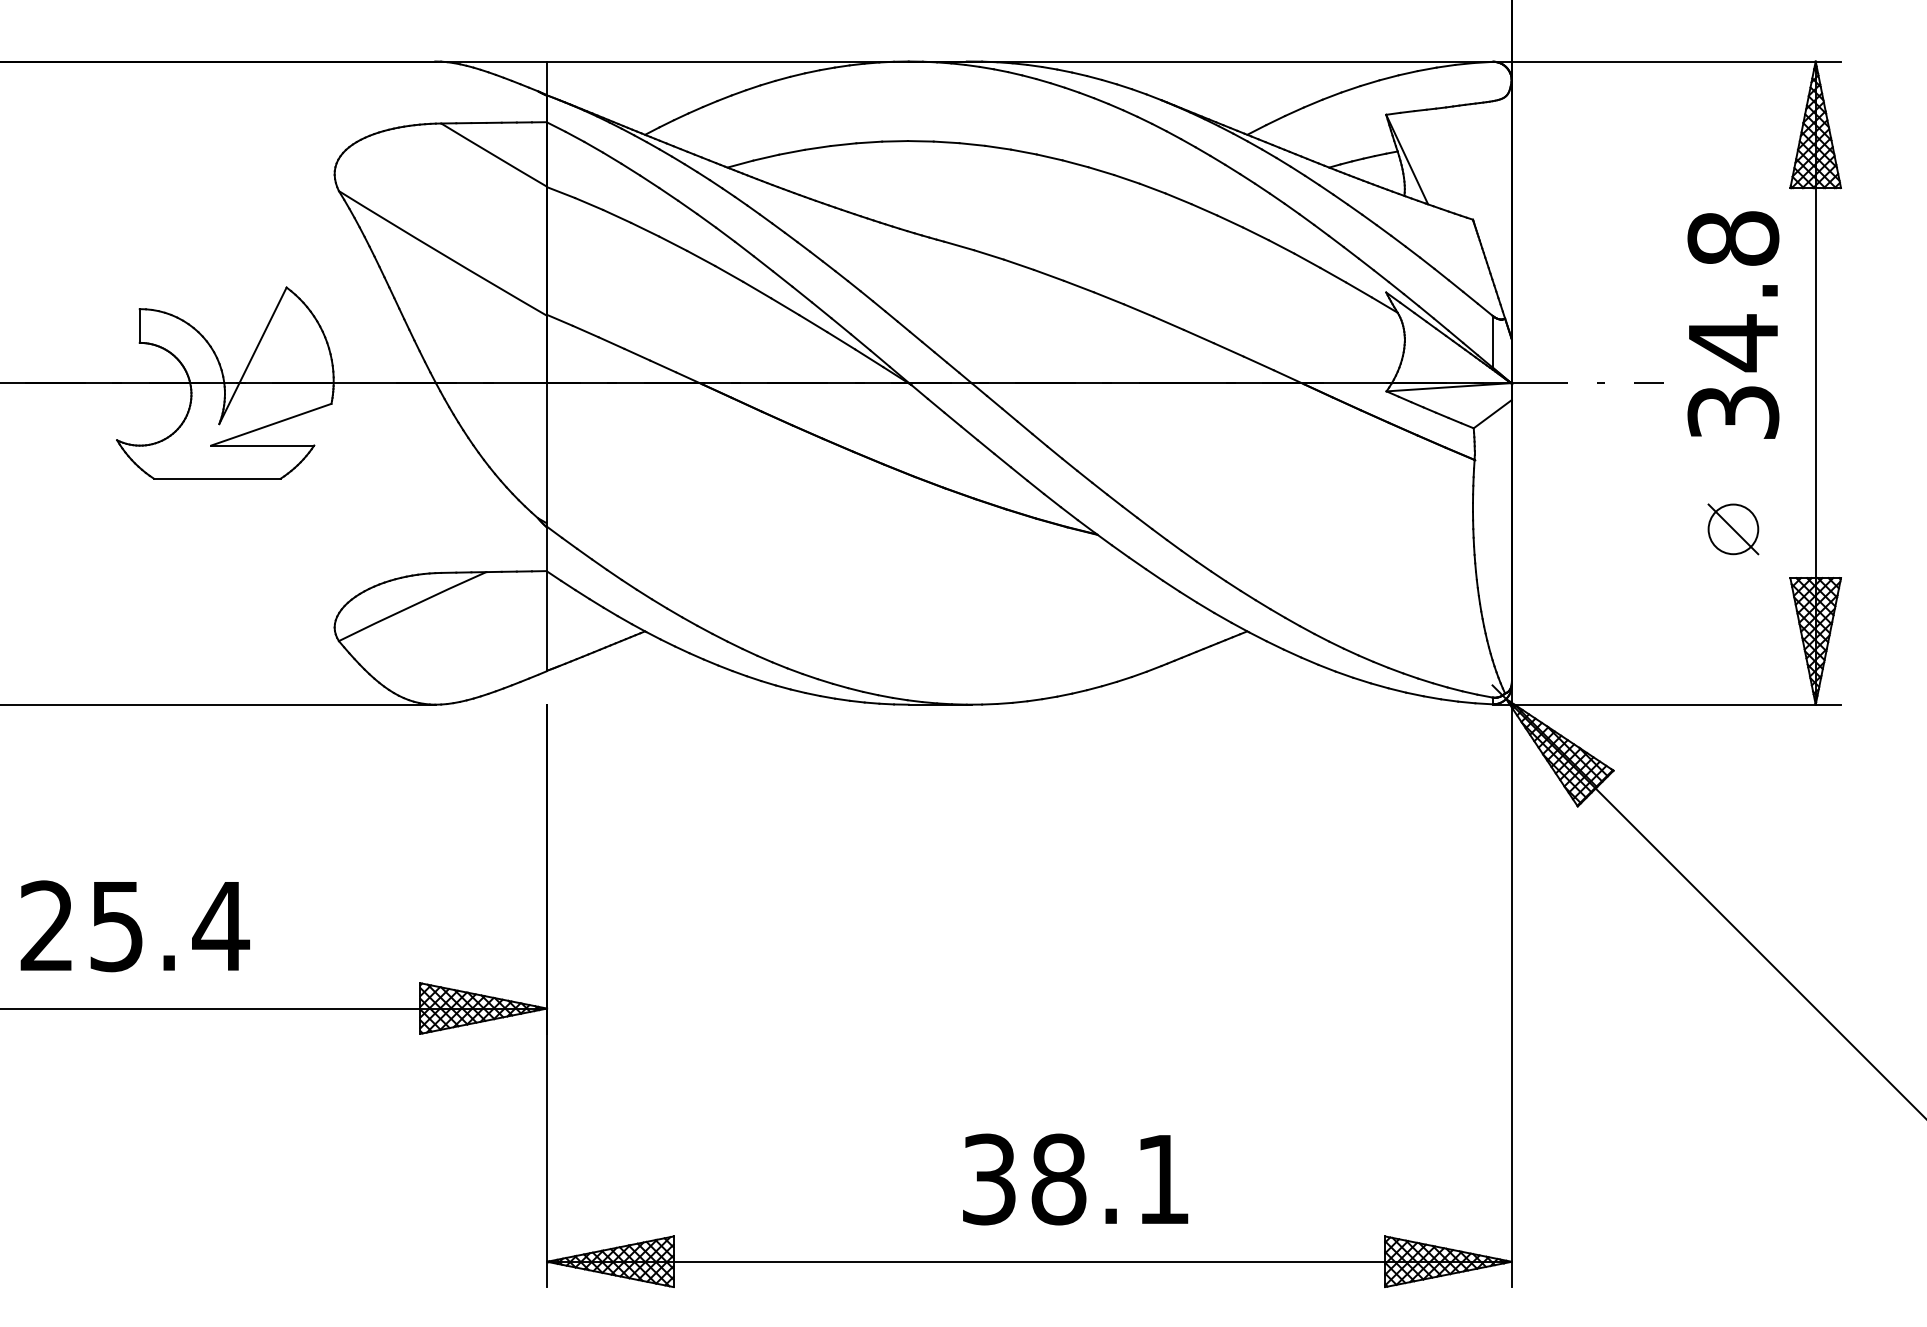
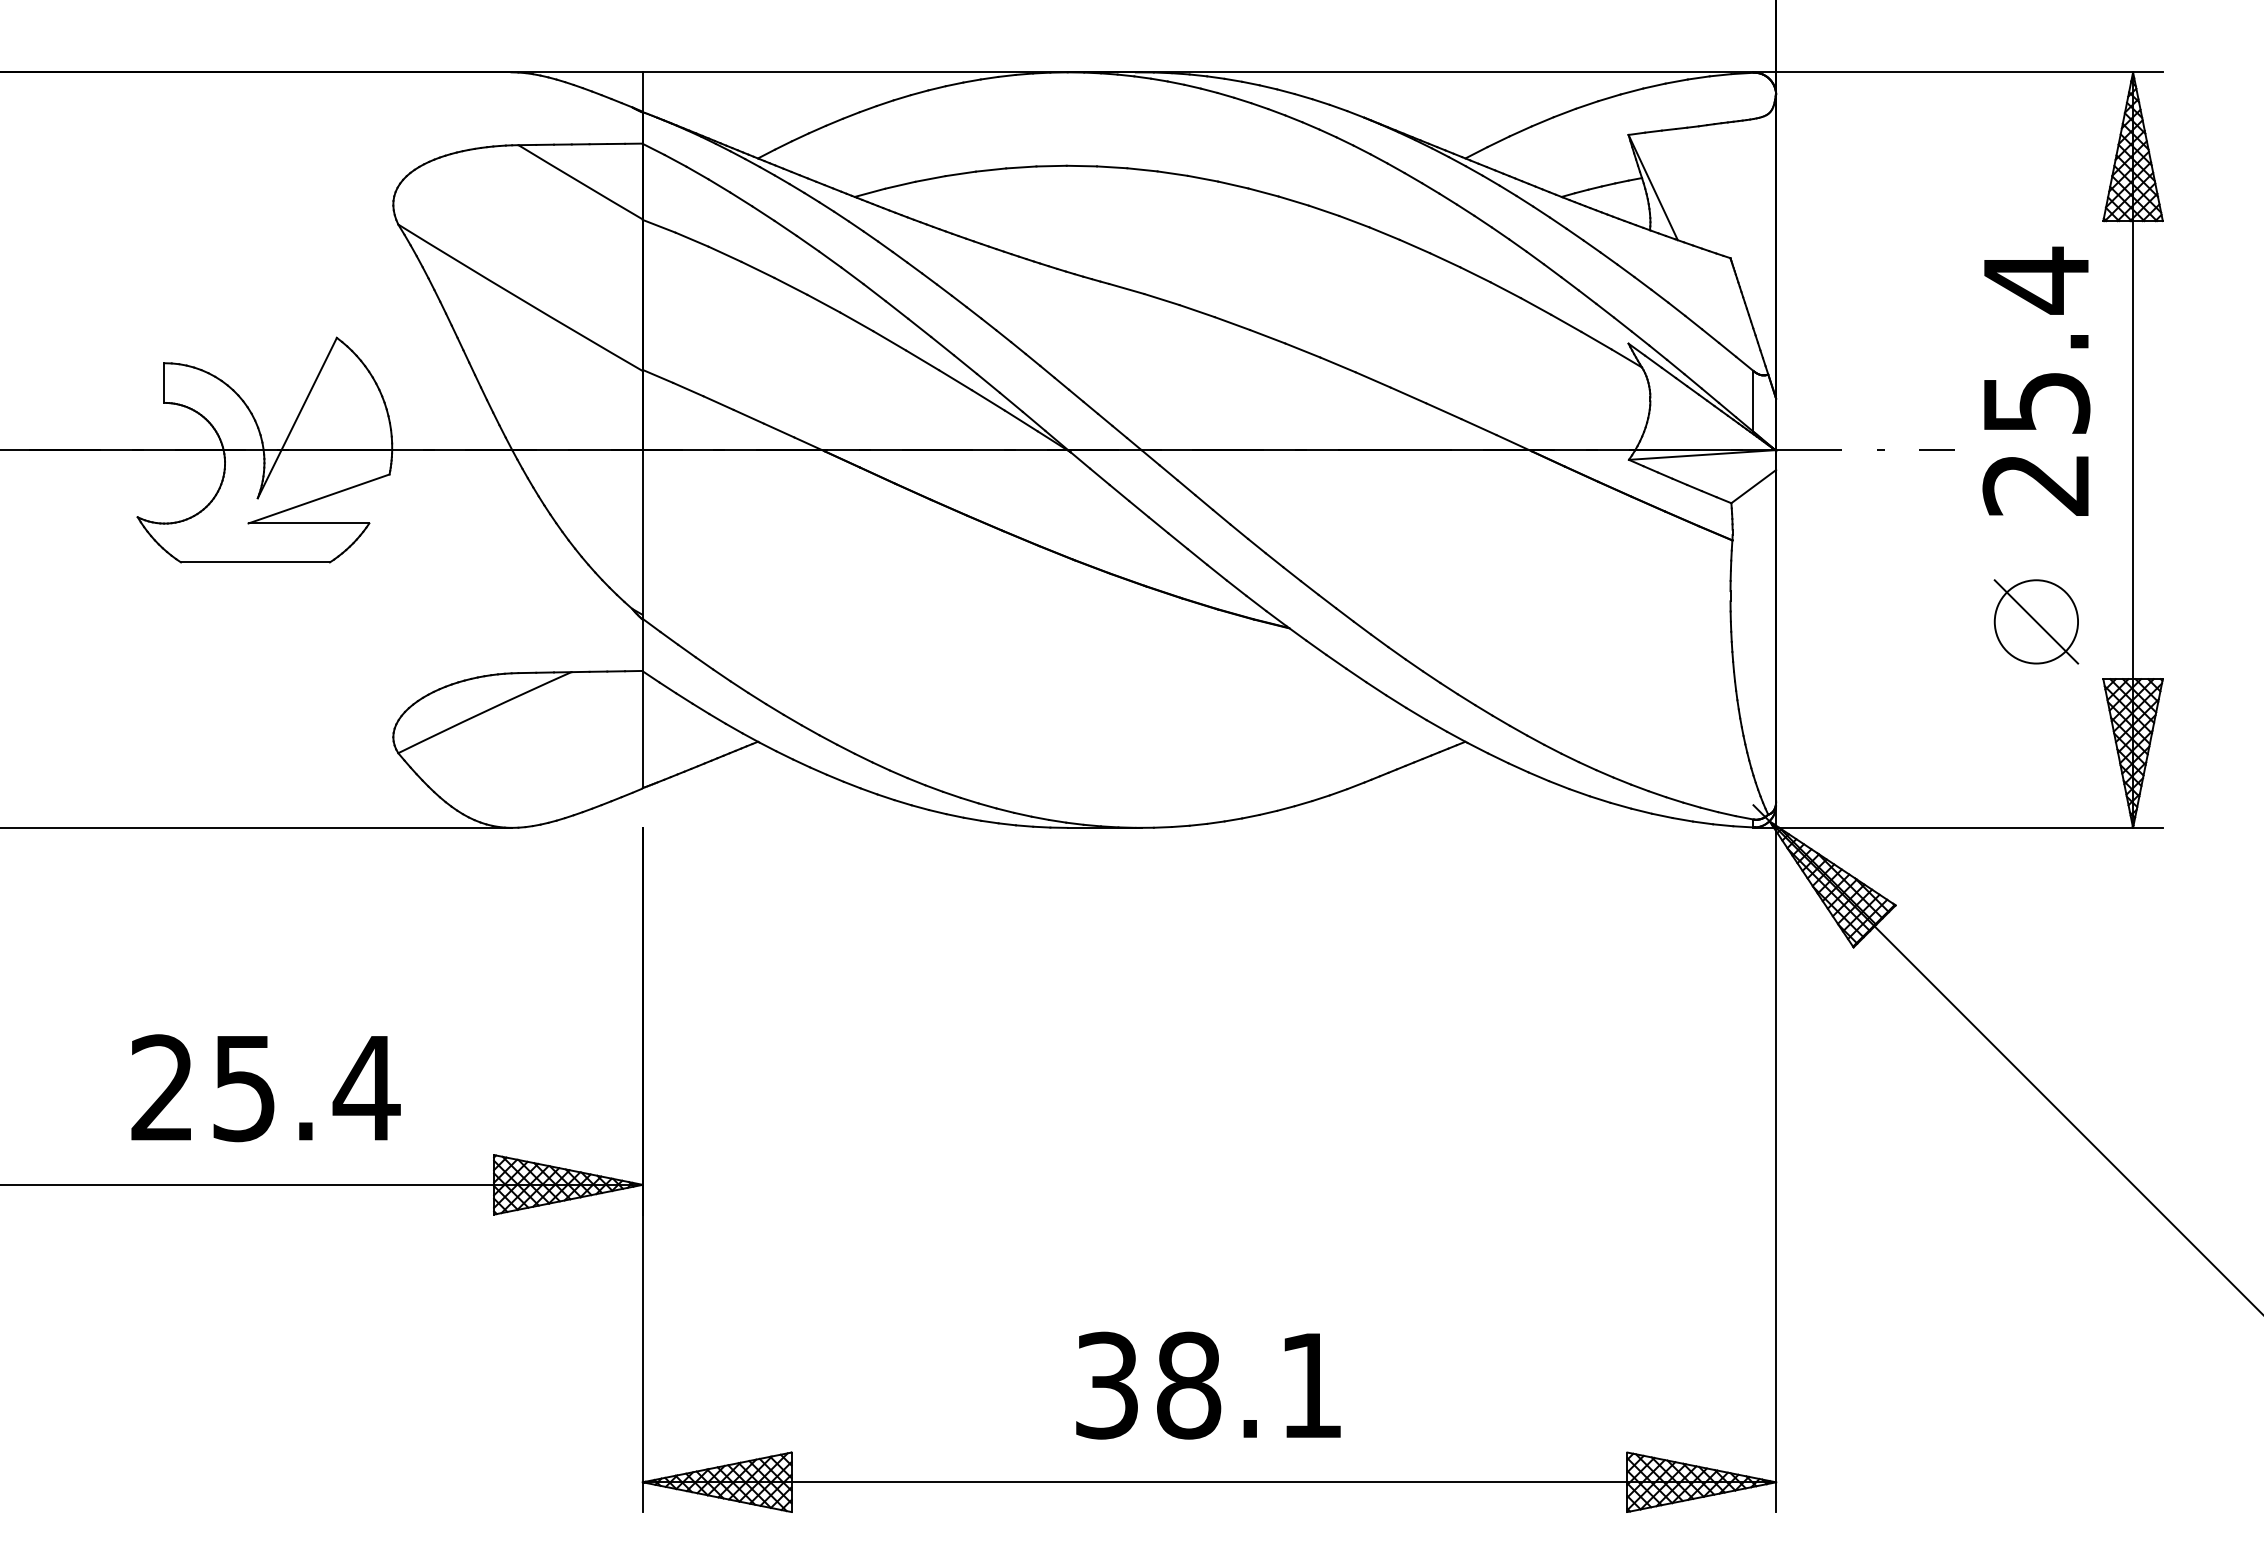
text: (1733, 324) -> (2036, 381), 34.8 -> 25.4
part: (1733, 529) -> (2036, 622), size x1.43
text: (134, 926) -> (265, 1088), moved
text: (1075, 1179) -> (1208, 1385), moved

